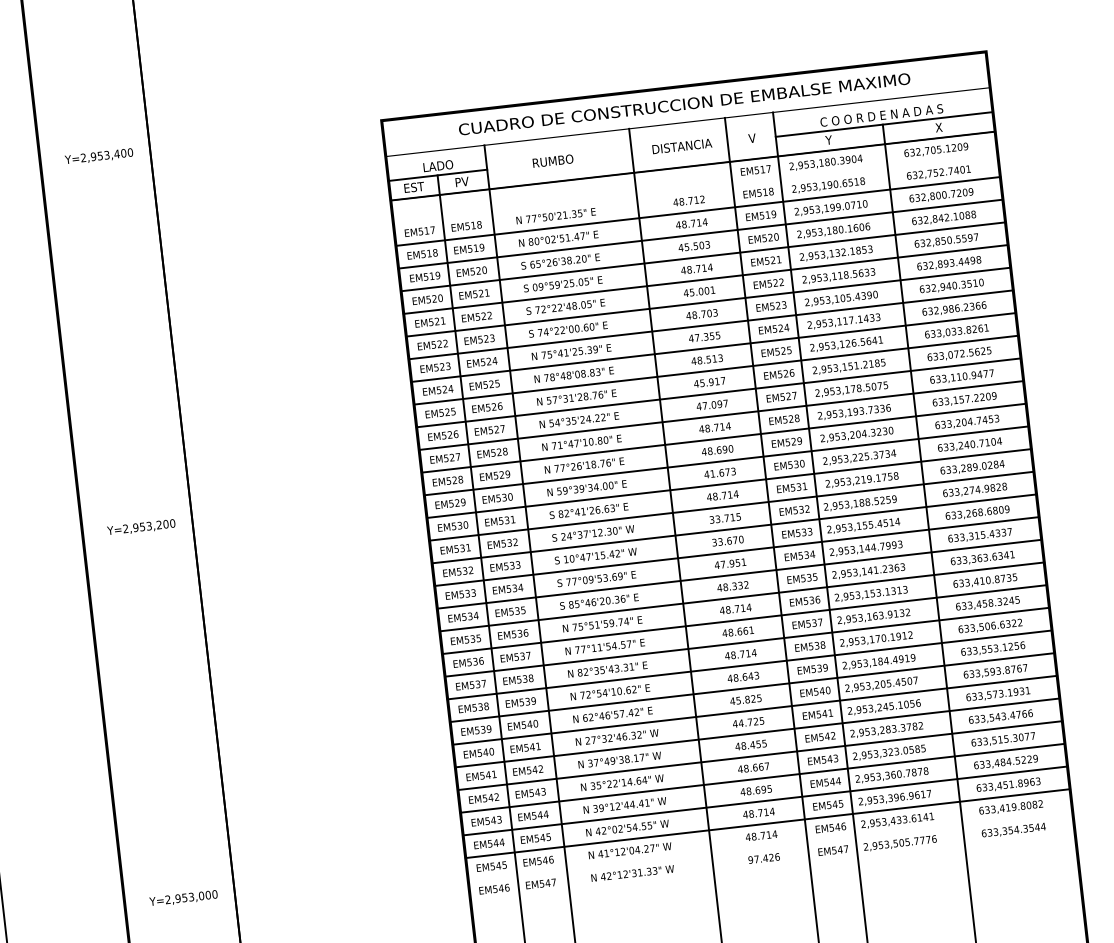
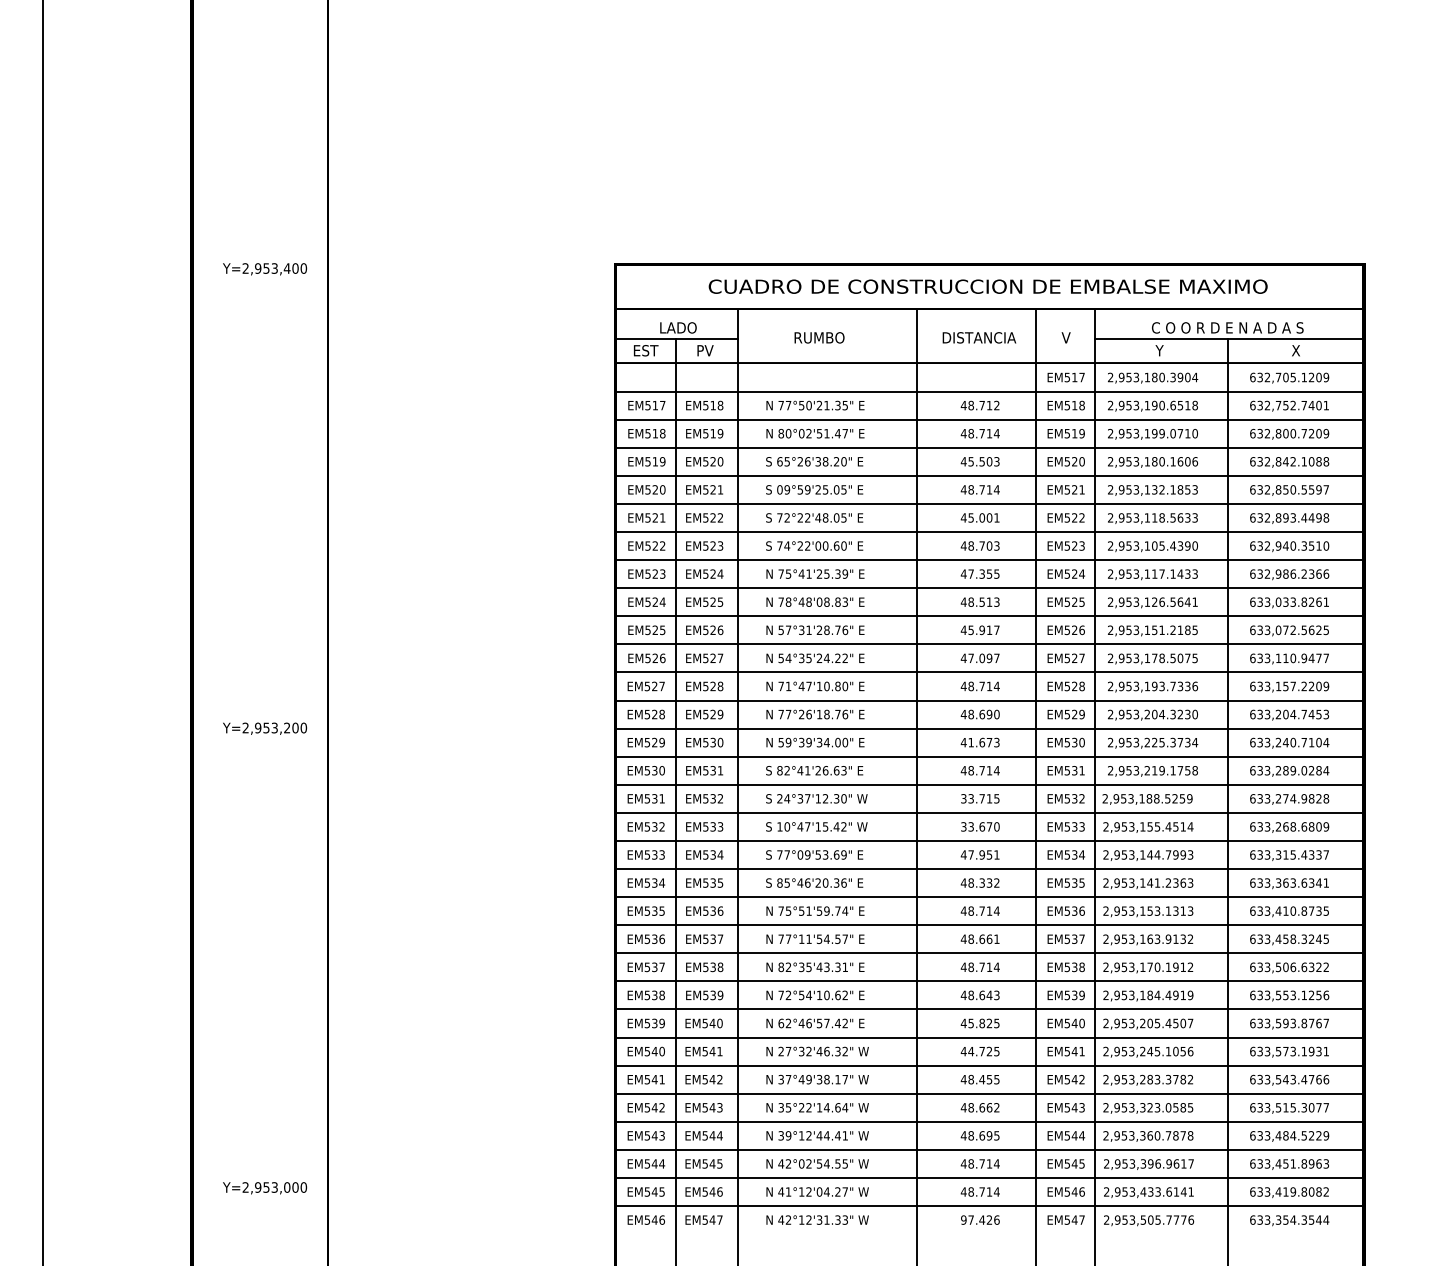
line: (695, 188) -> (989, 391), added
text: (766, 766) -> (996, 1107), 48.667 -> 48.662
line: (770, 846) -> (989, 1206), added

